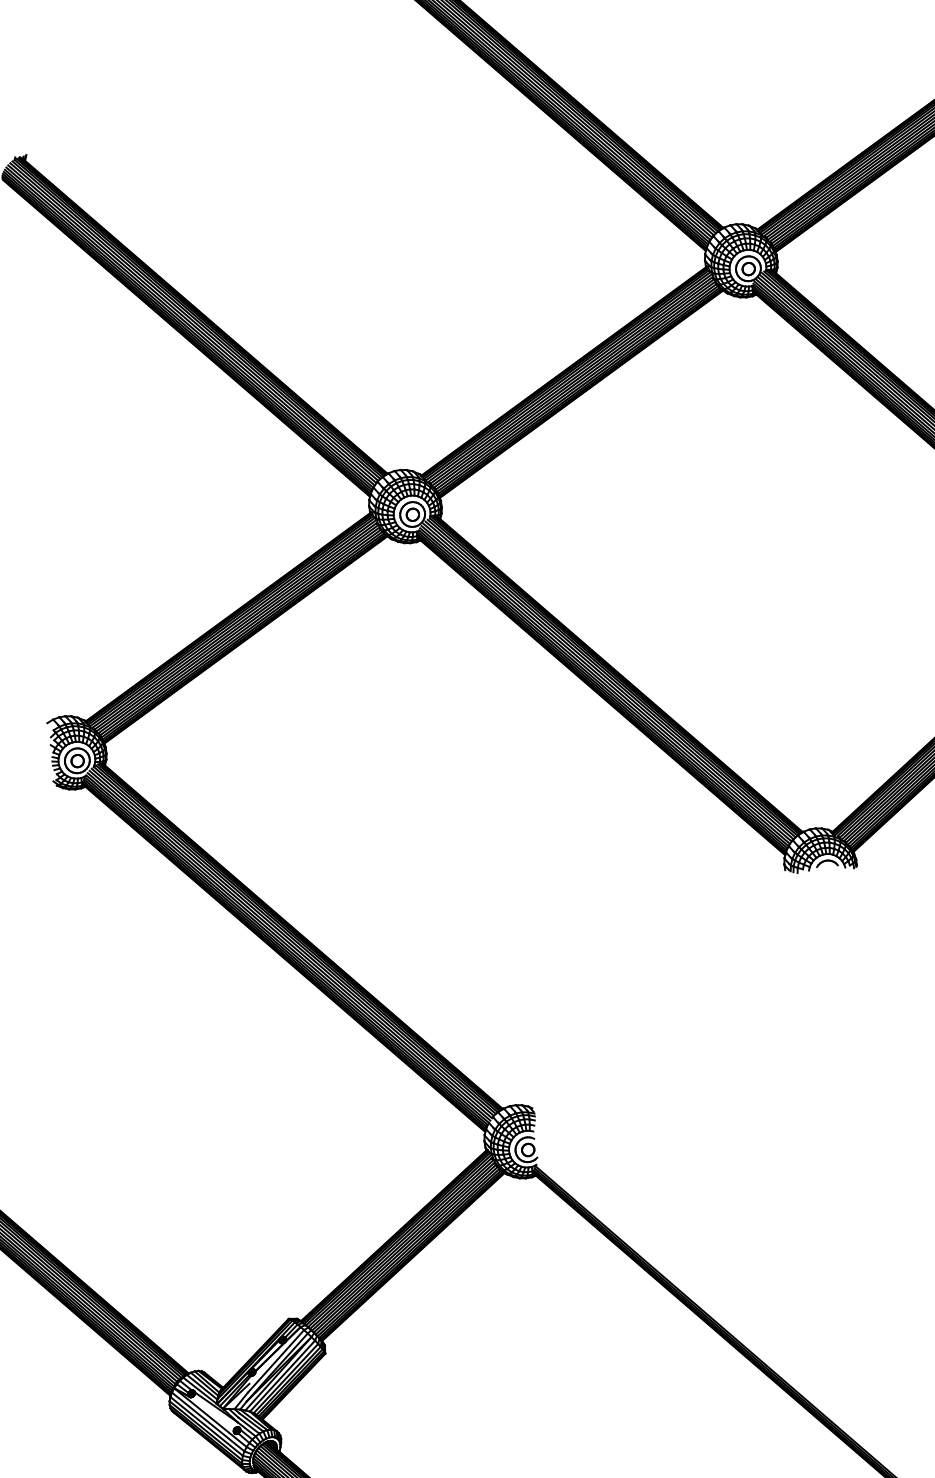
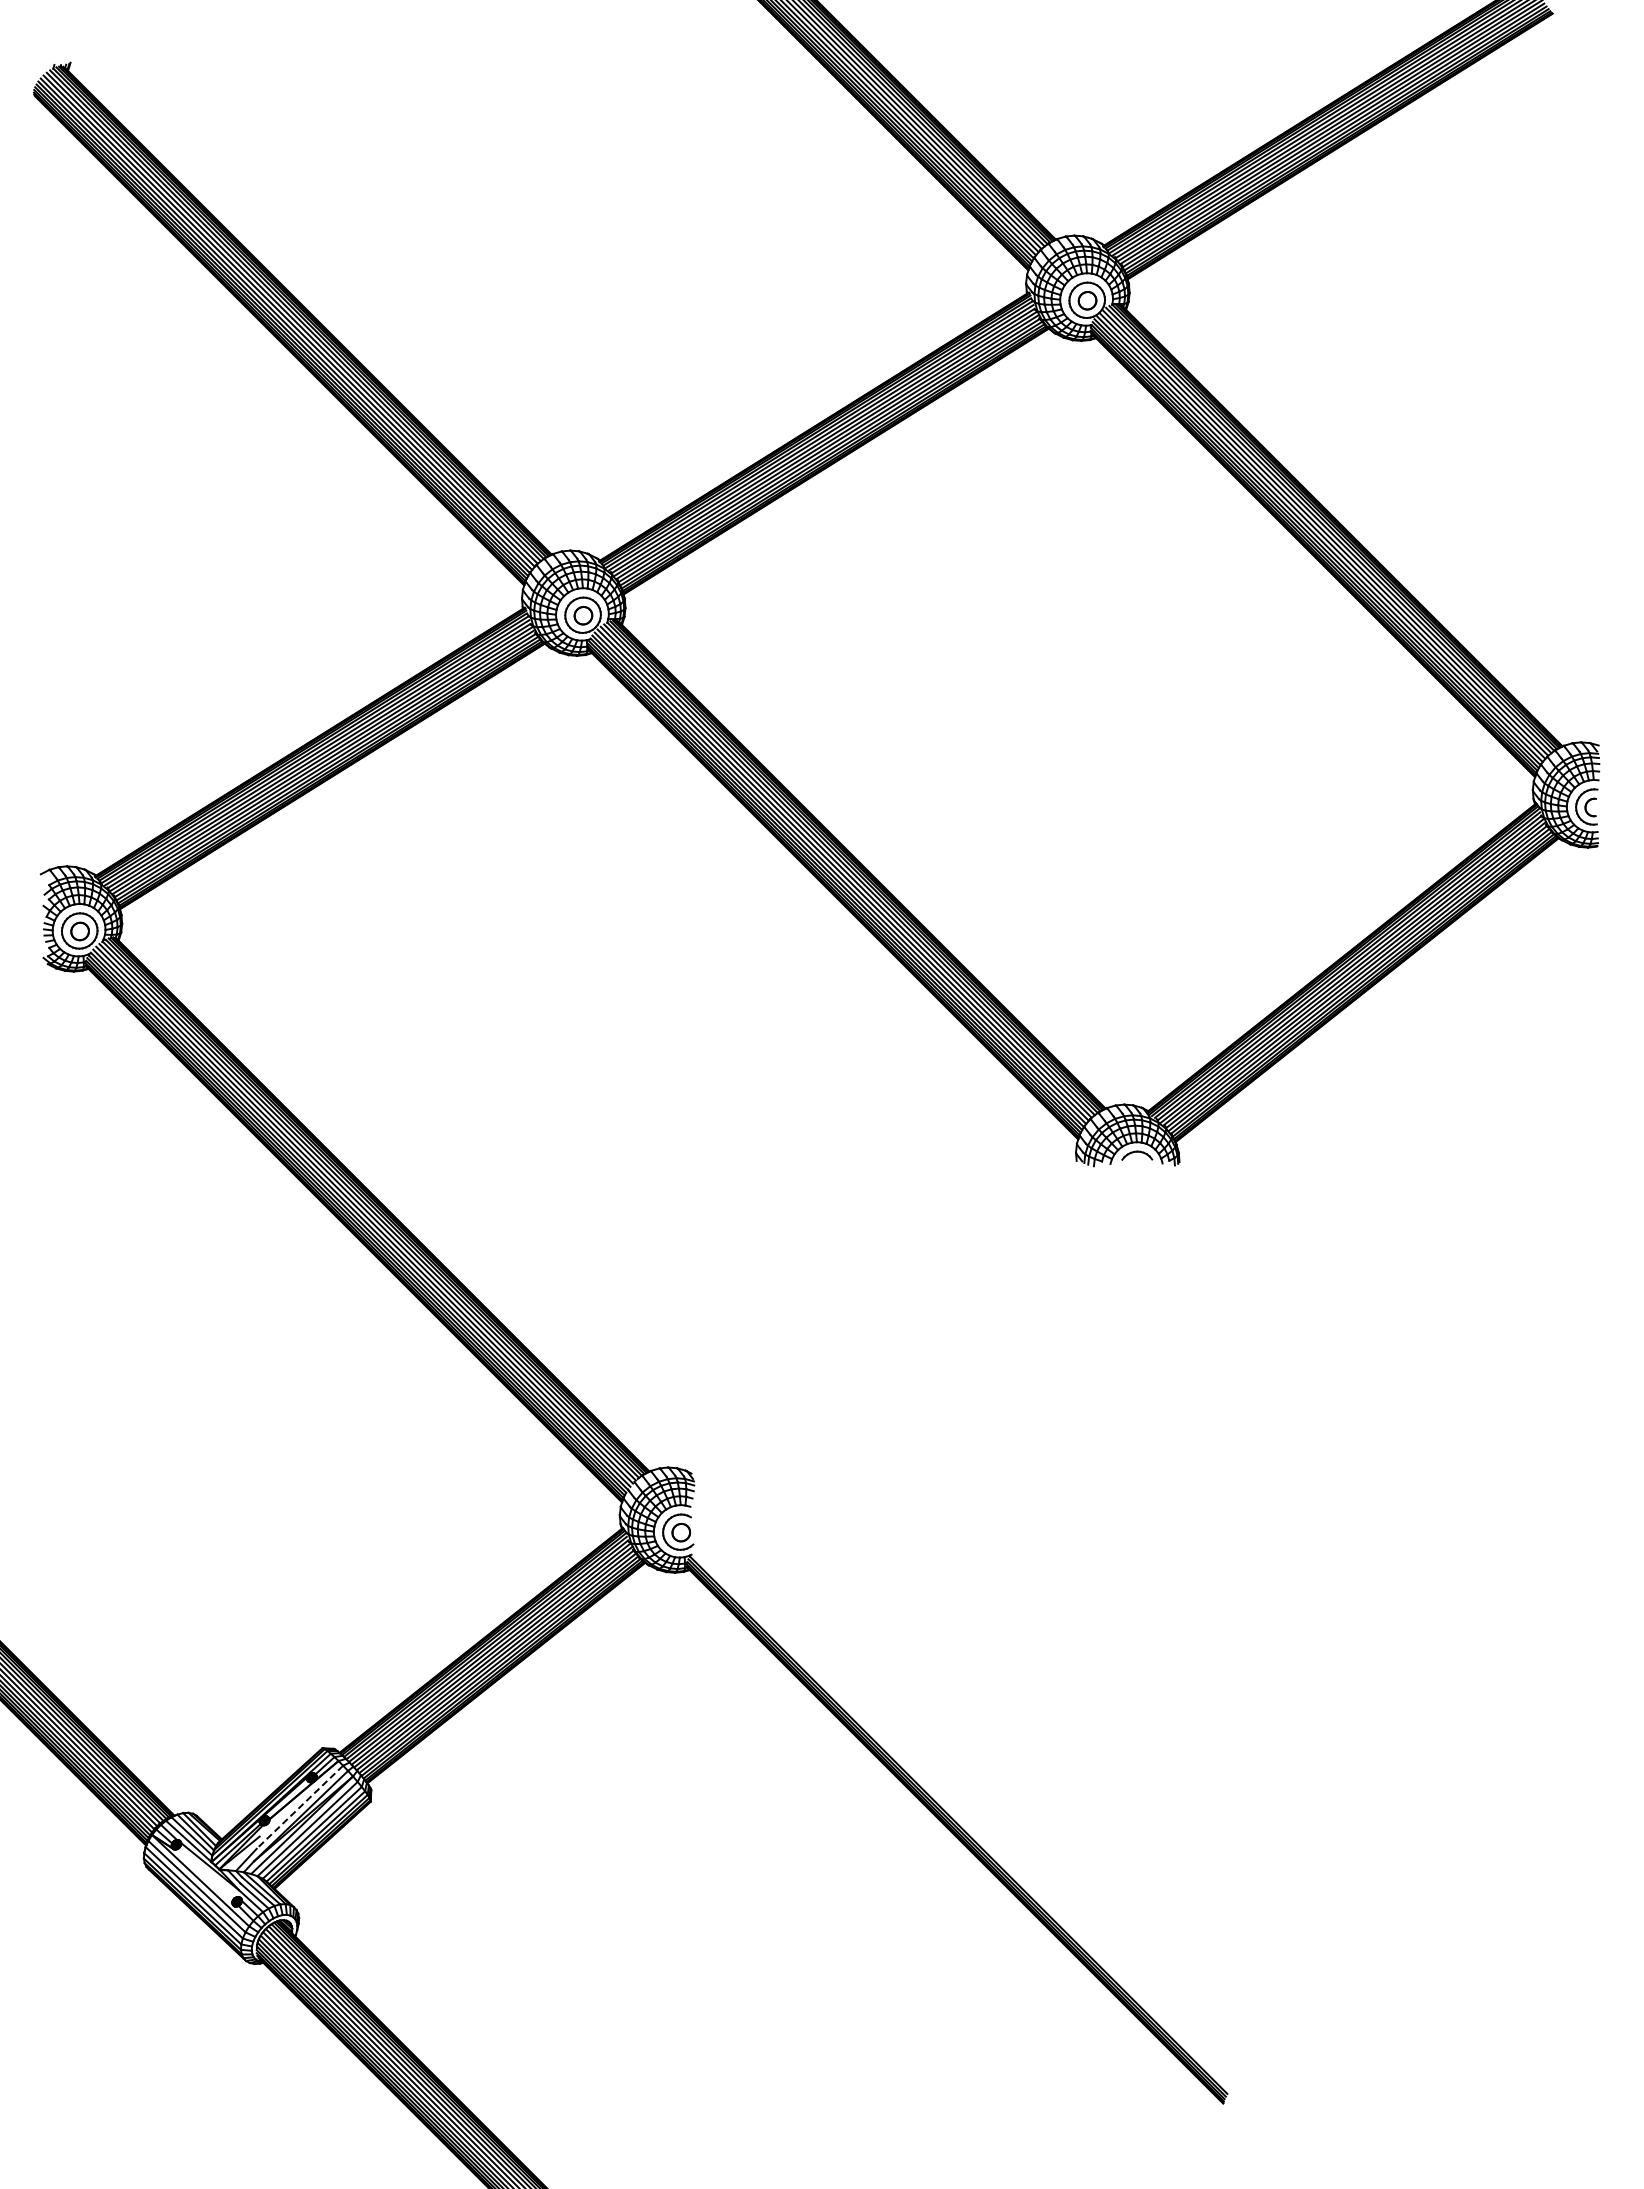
line: (275, 1361) -> (299, 1807), solid -> dashed

